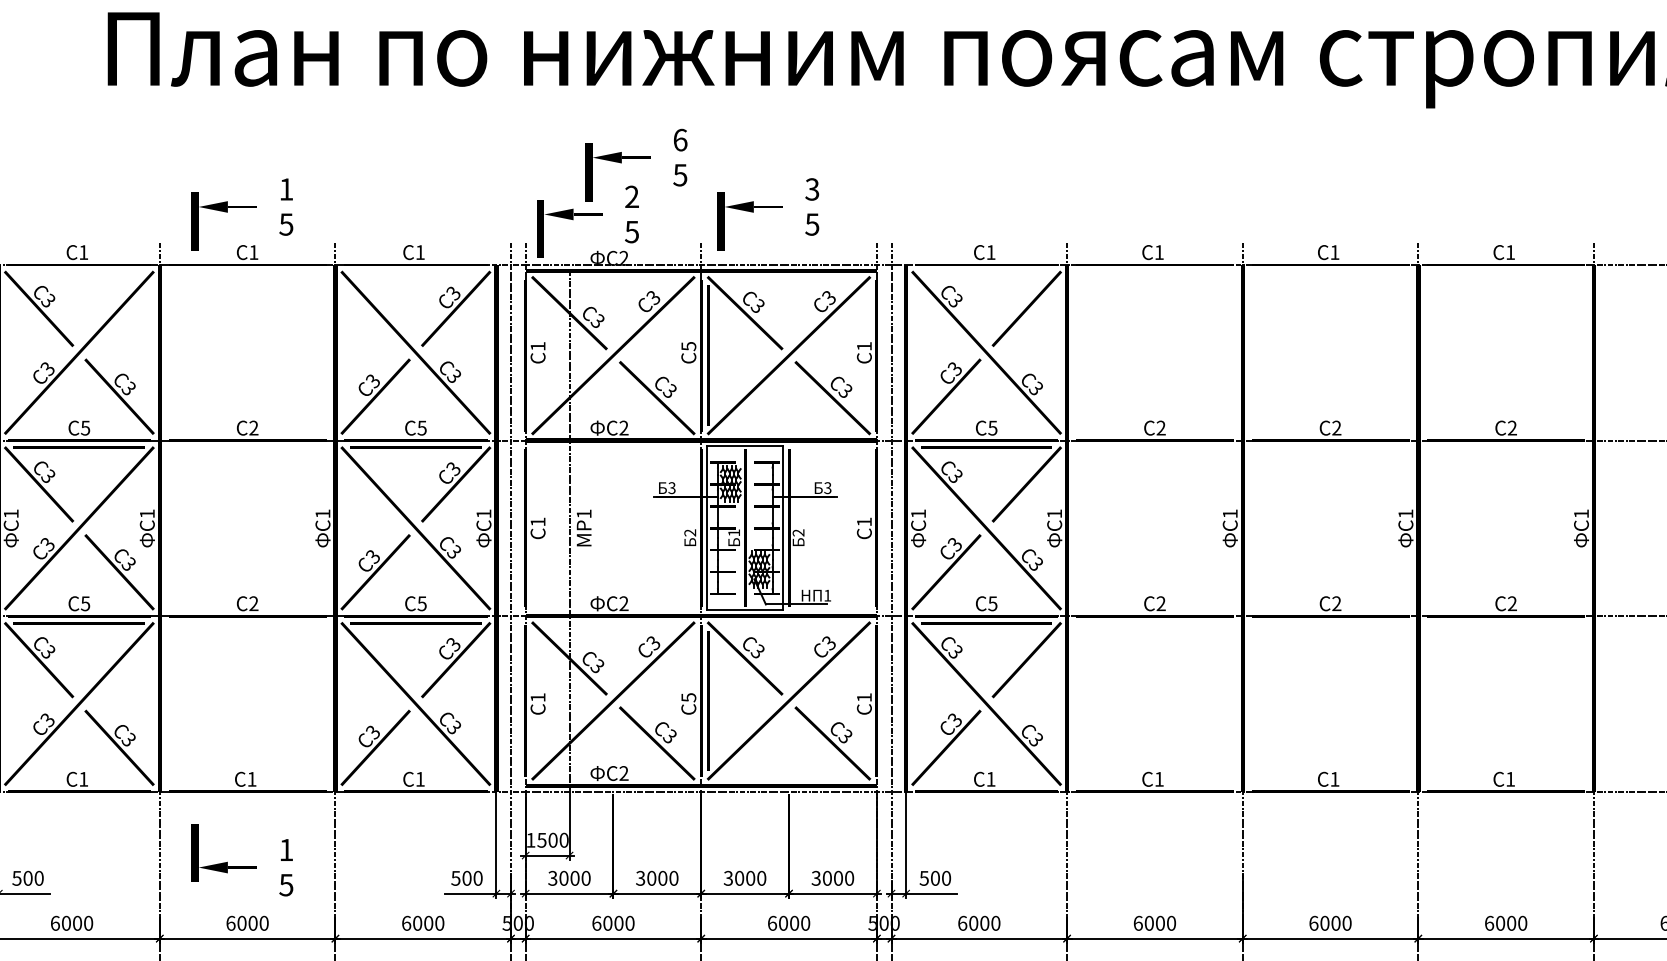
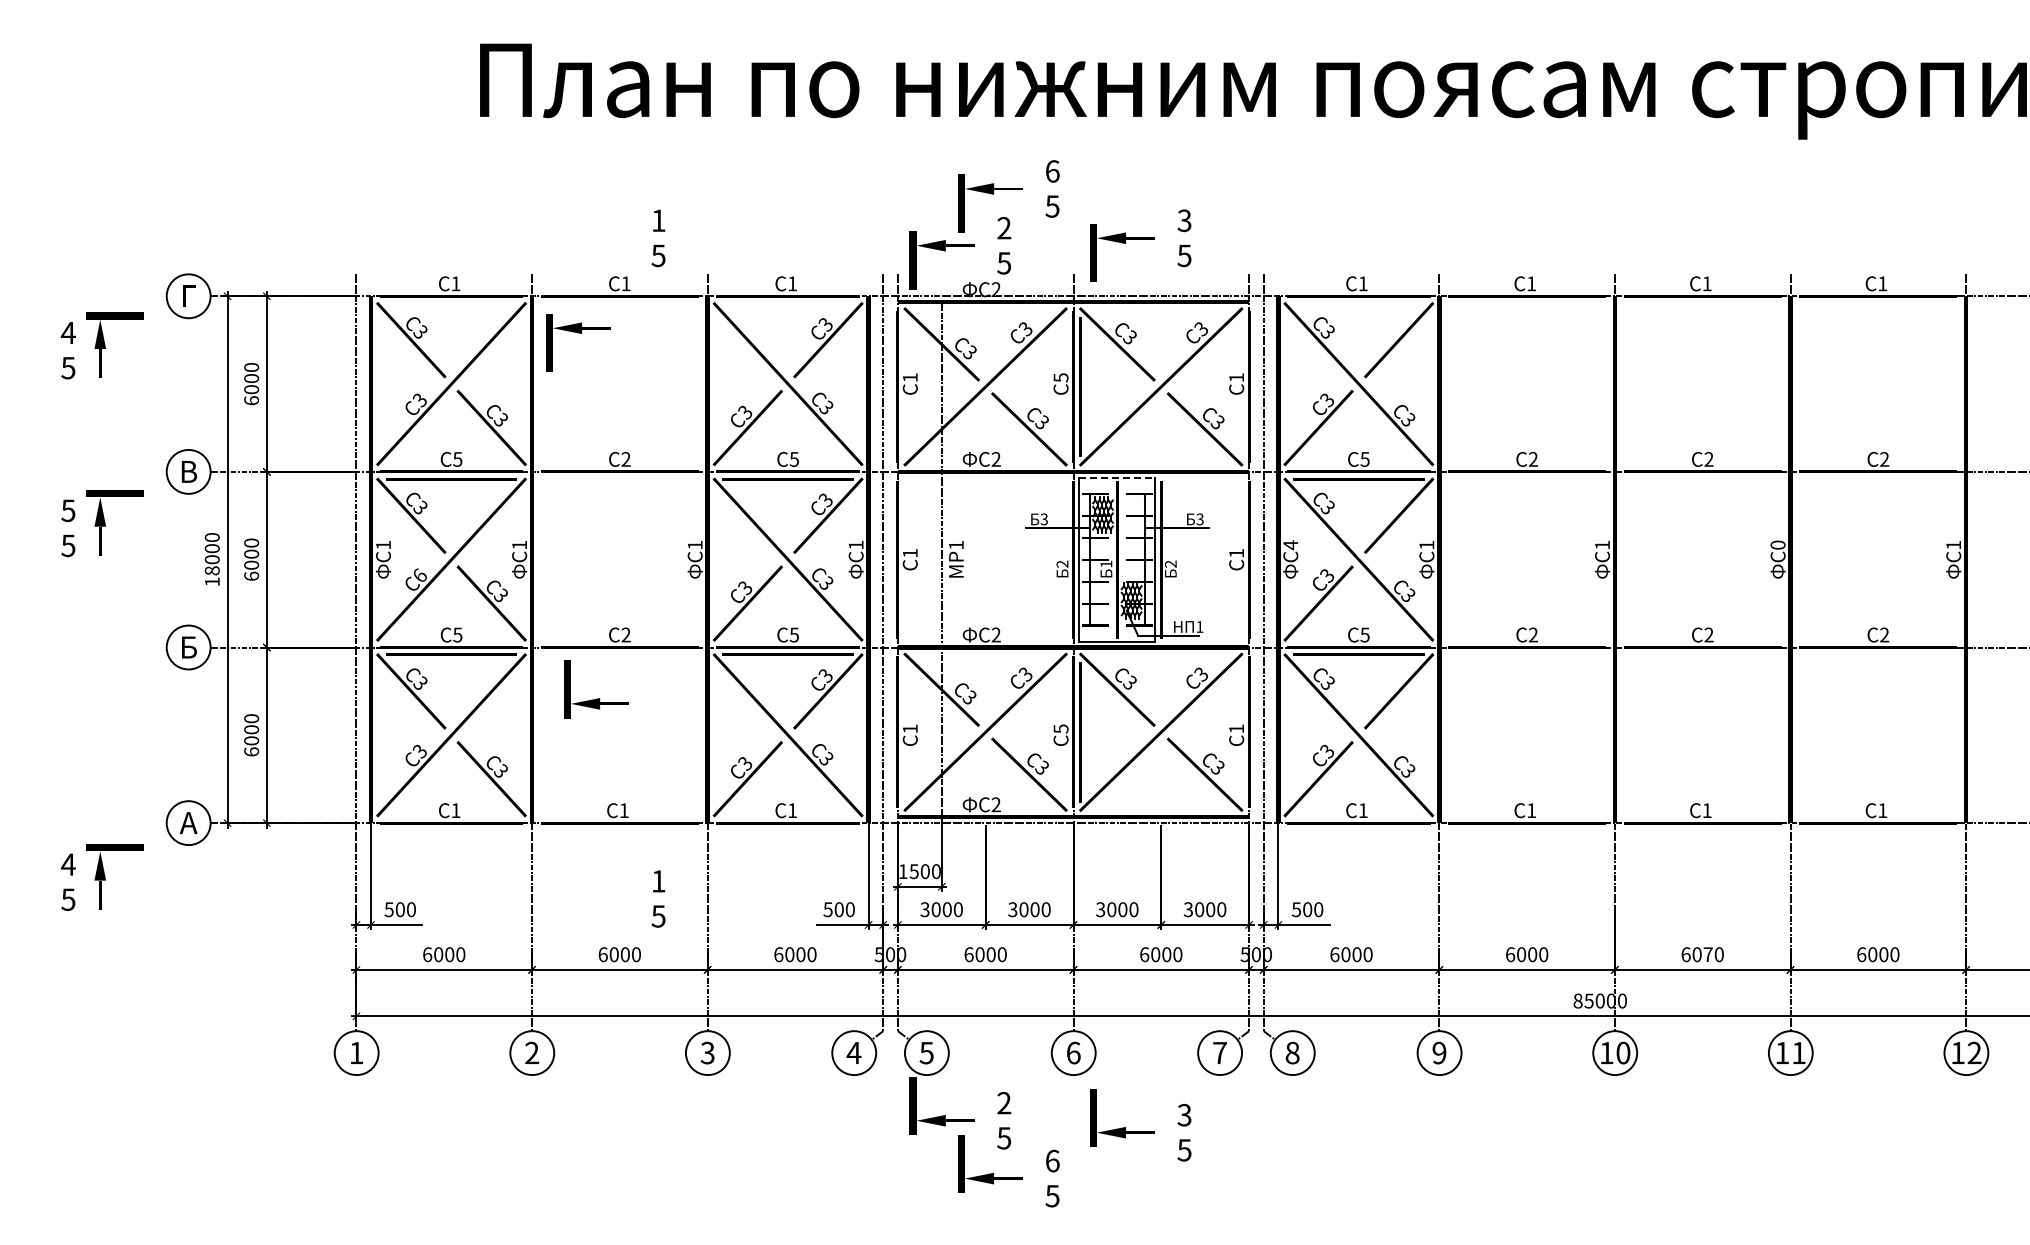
part: (224, 212) -> (578, 333), moved
line: (745, 446) -> (1117, 477), solid -> dashed
text: (1405, 513) -> (1777, 544), 1 -> 0
text: (918, 514) -> (1290, 545), 1 -> 4
text: (47, 544) -> (419, 575), 3 -> 6
part: (224, 862) -> (596, 698), moved
text: (1335, 923) -> (1707, 954), 6000 -> 6070

